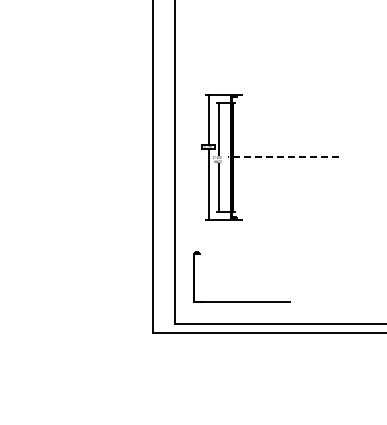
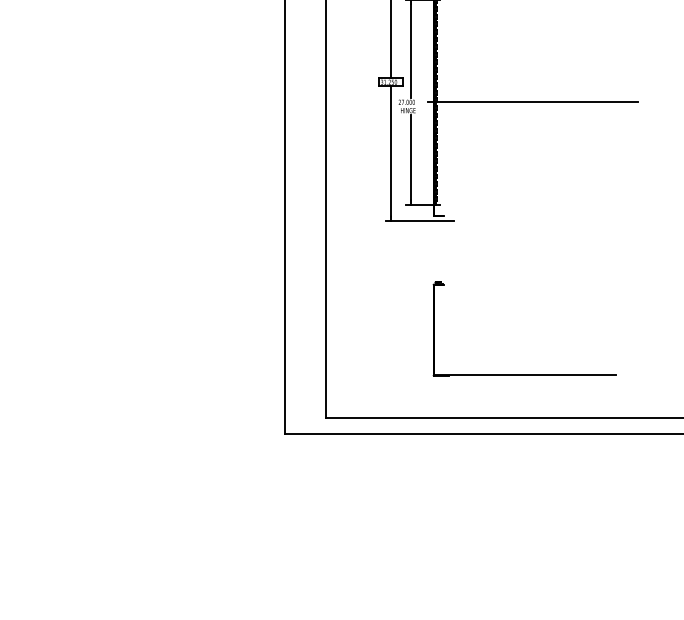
line: (283, 157) -> (532, 102), dashed -> solid
part: (241, 301) -> (523, 375), moved

